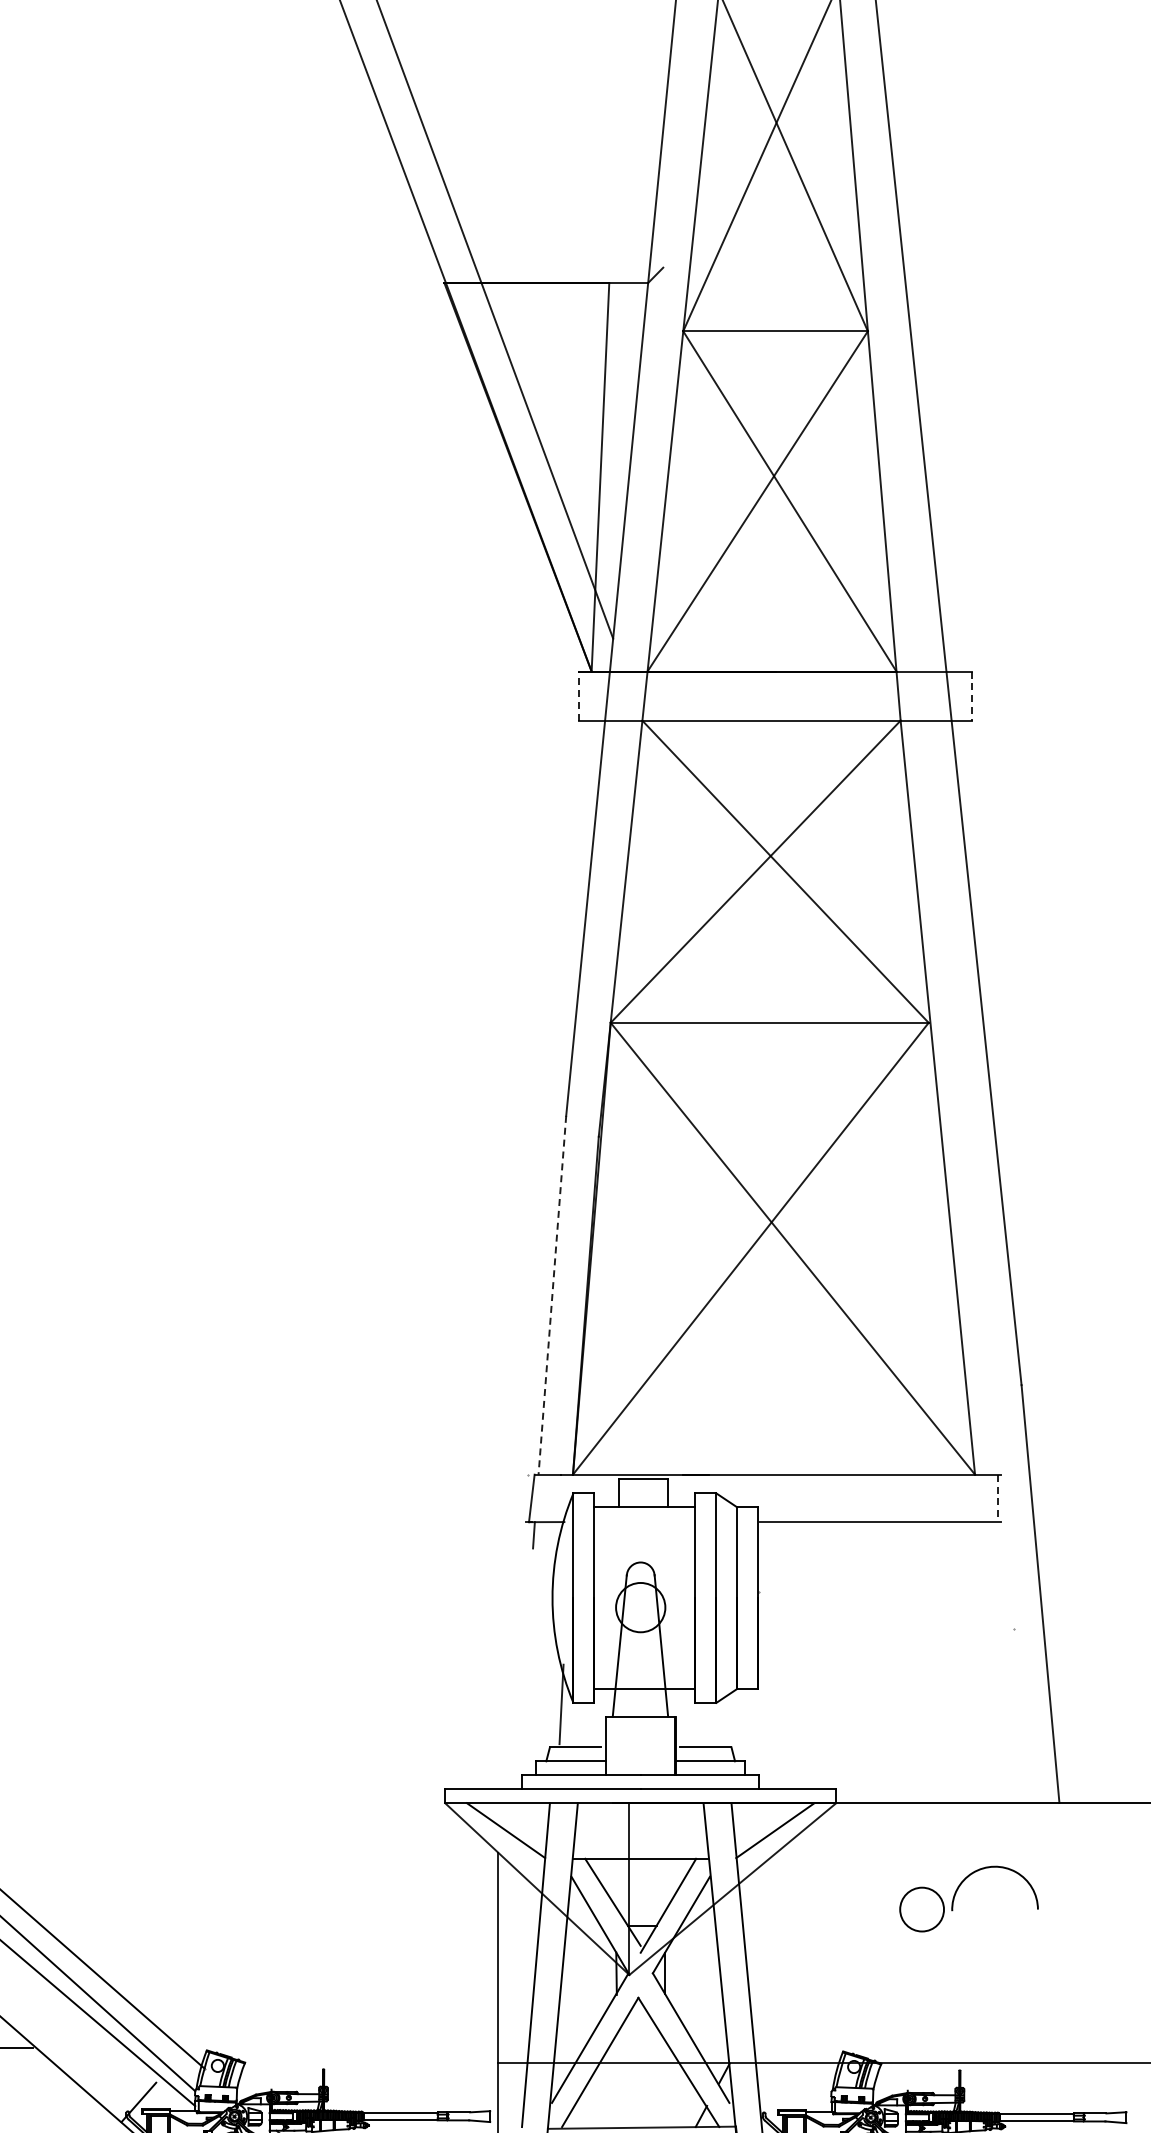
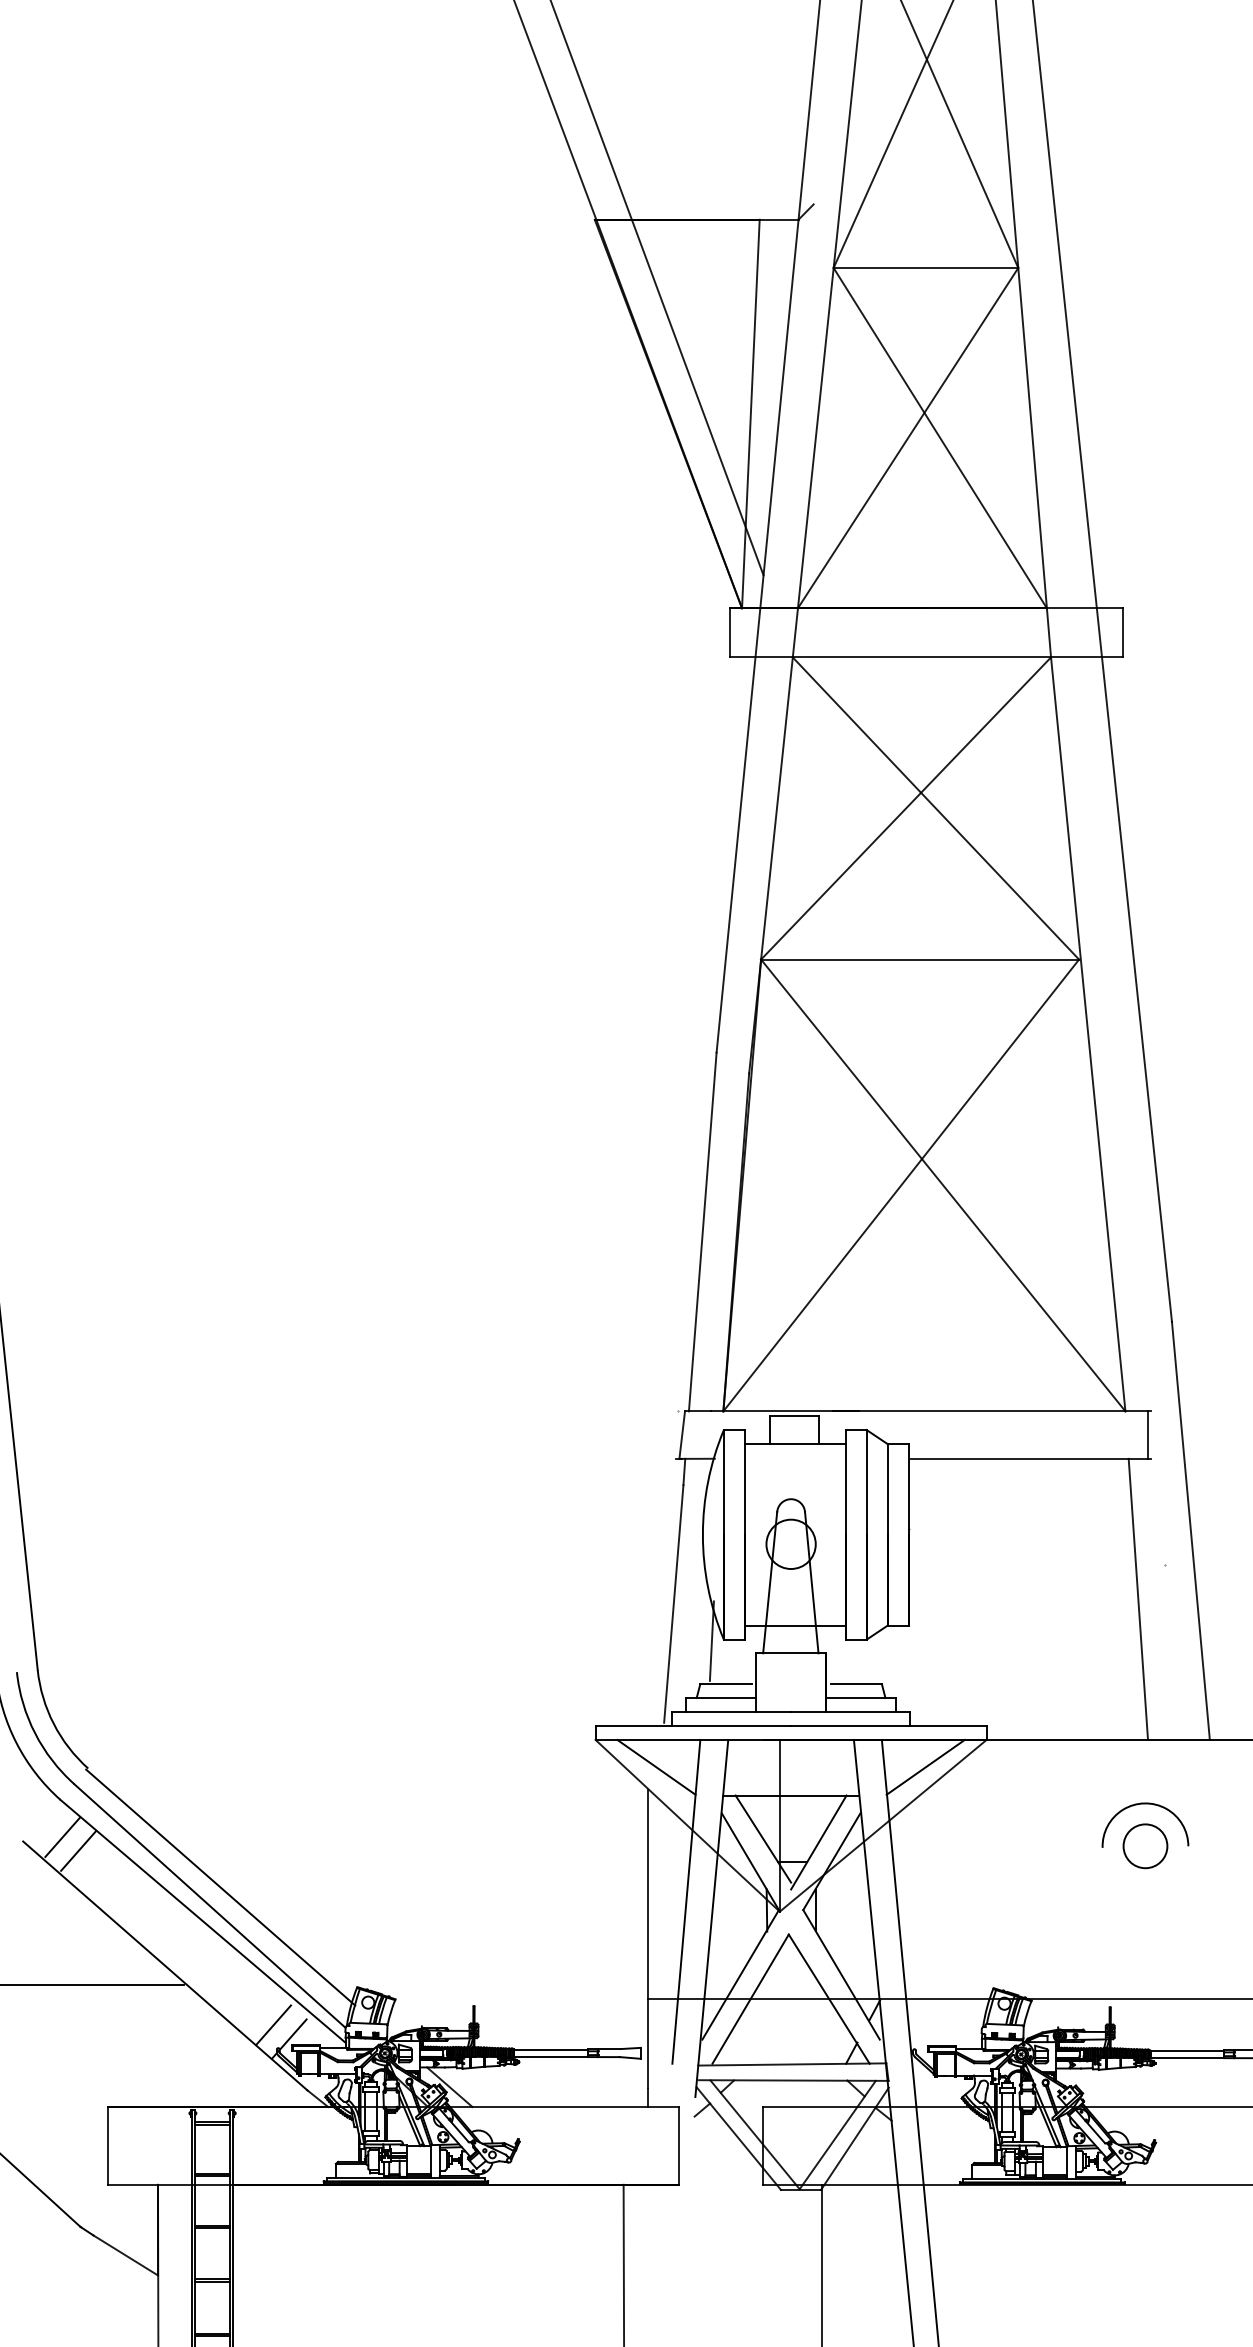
line: (579, 695) -> (729, 632), dashed -> solid
line: (972, 695) -> (1122, 632), dashed -> solid
line: (552, 1294) -> (702, 1231), dashed -> solid
line: (998, 1498) -> (1148, 1435), dashed -> solid
line: (987, 1661) -> (1137, 1598), added
line: (523, 1666) -> (673, 1603), added
circle: (922, 1909) -> (1145, 1846), moved
line: (123, 2087) -> (273, 2024), added

